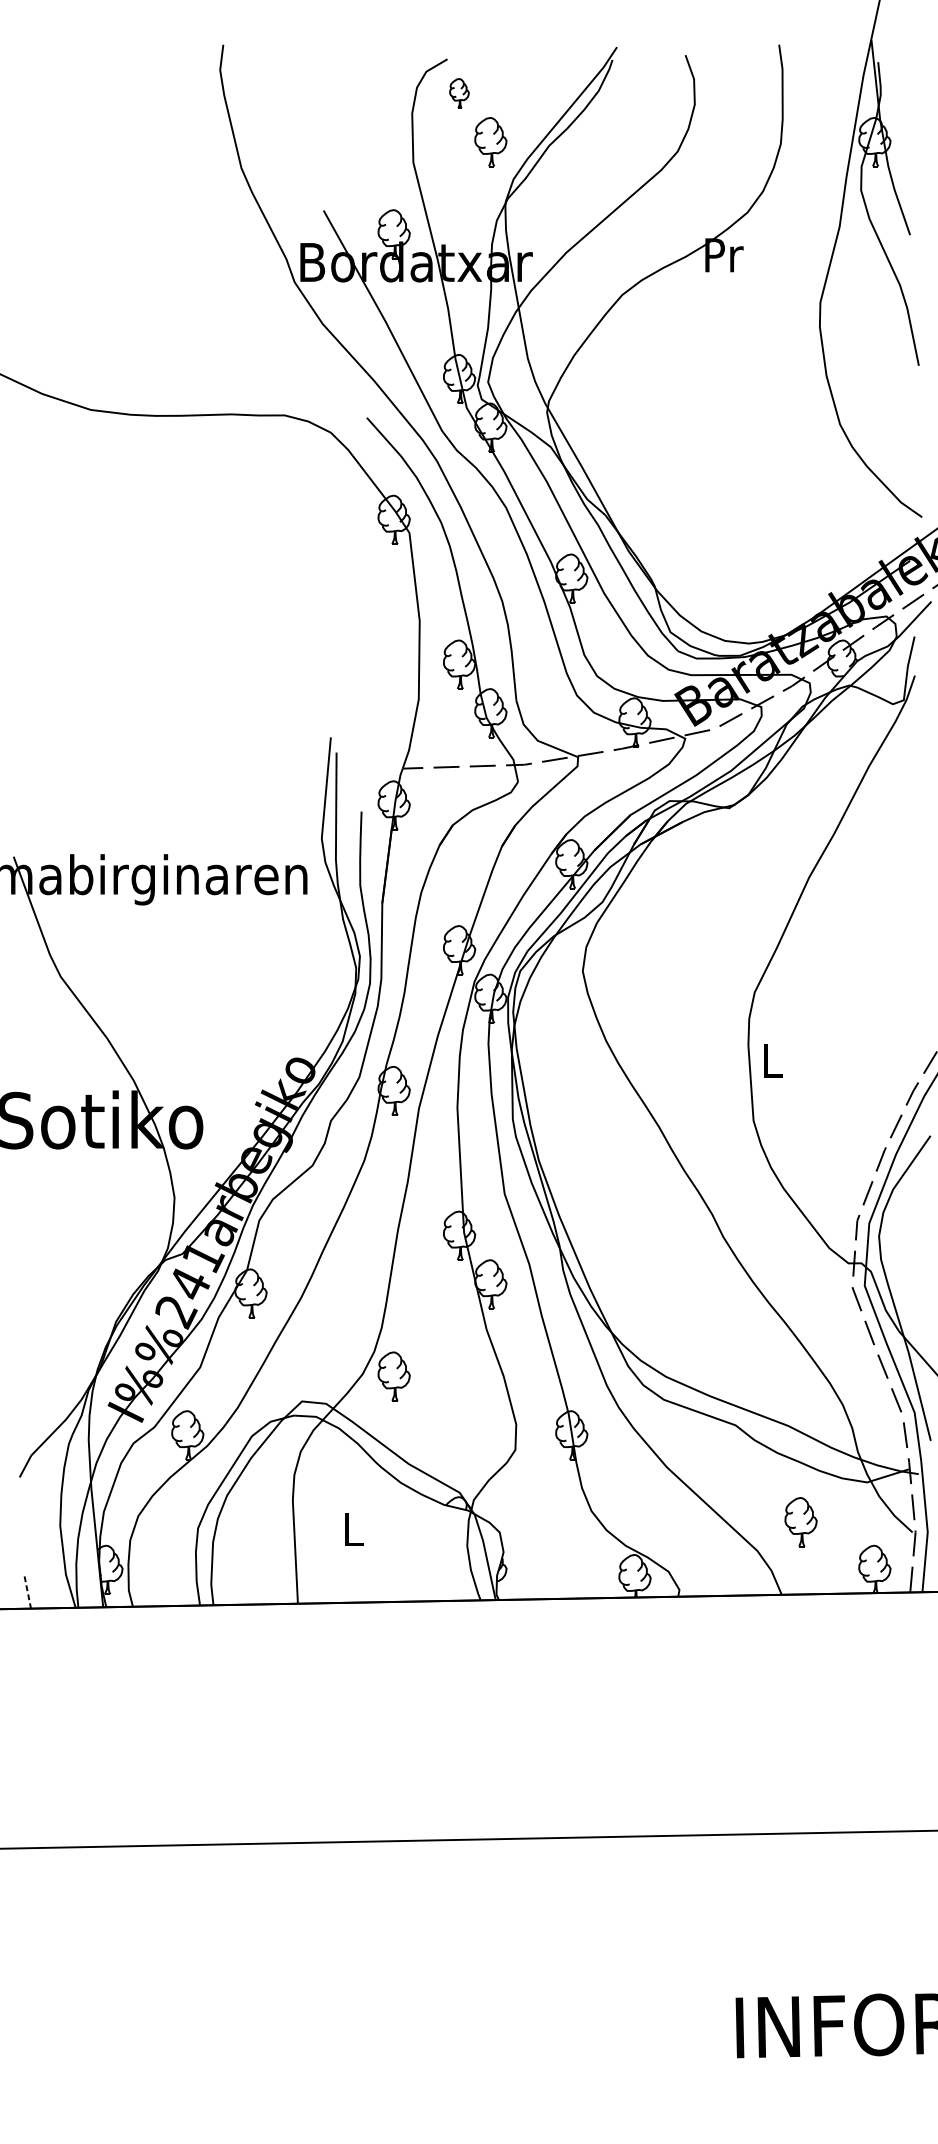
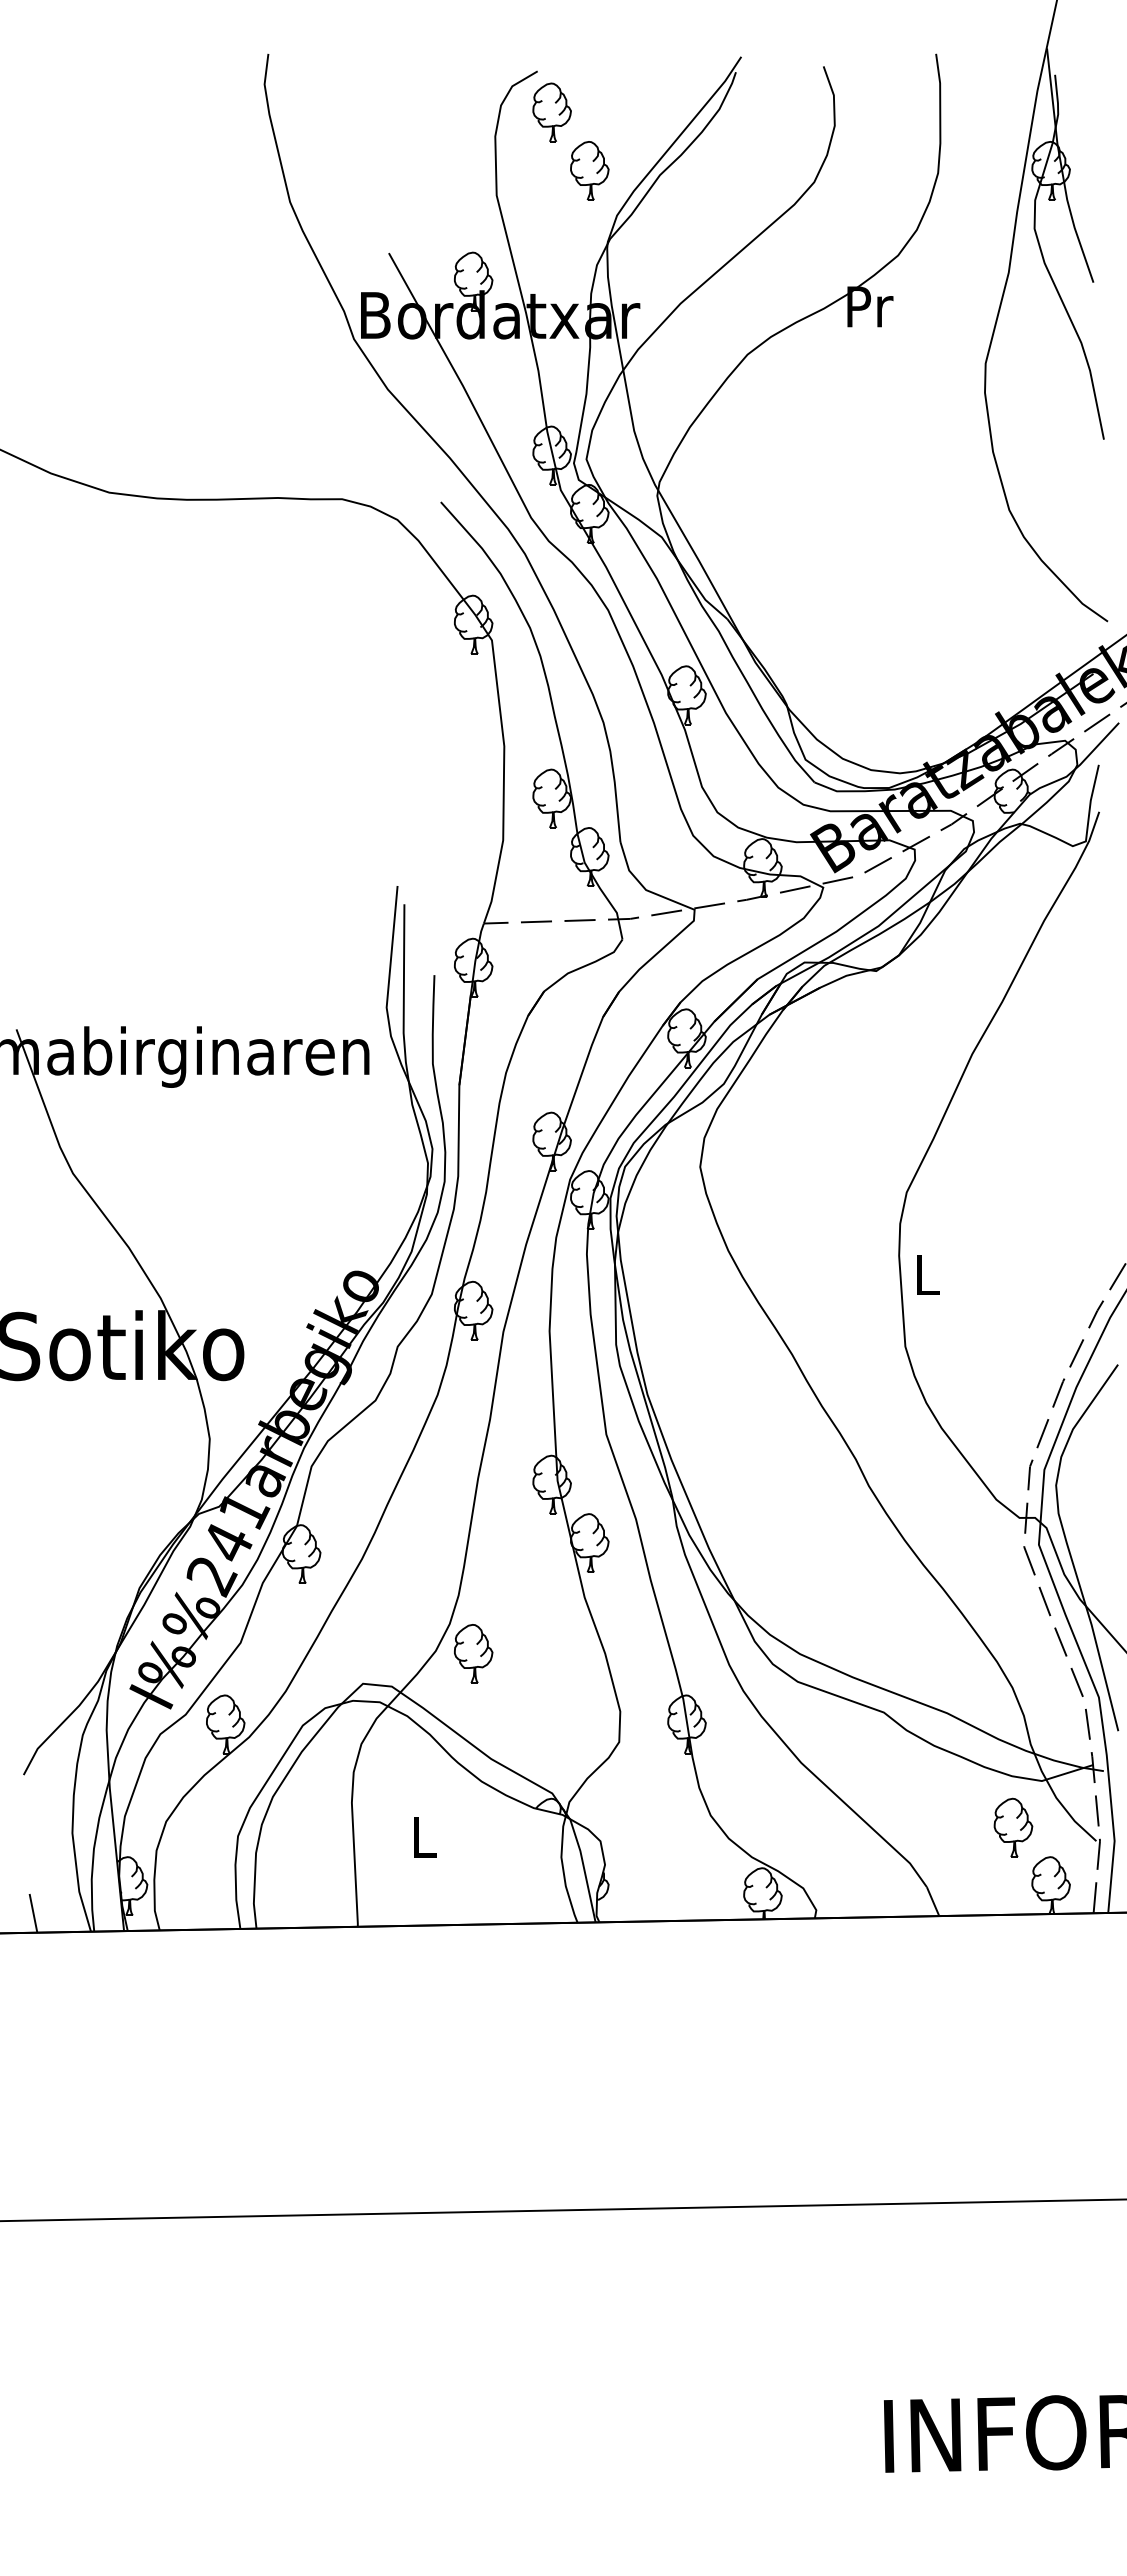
part: (459, 93) -> (551, 112), size x1.67
part: (801, 1521) -> (1013, 1827), moved
line: (27, 1592) -> (33, 1913), dashed -> solid

